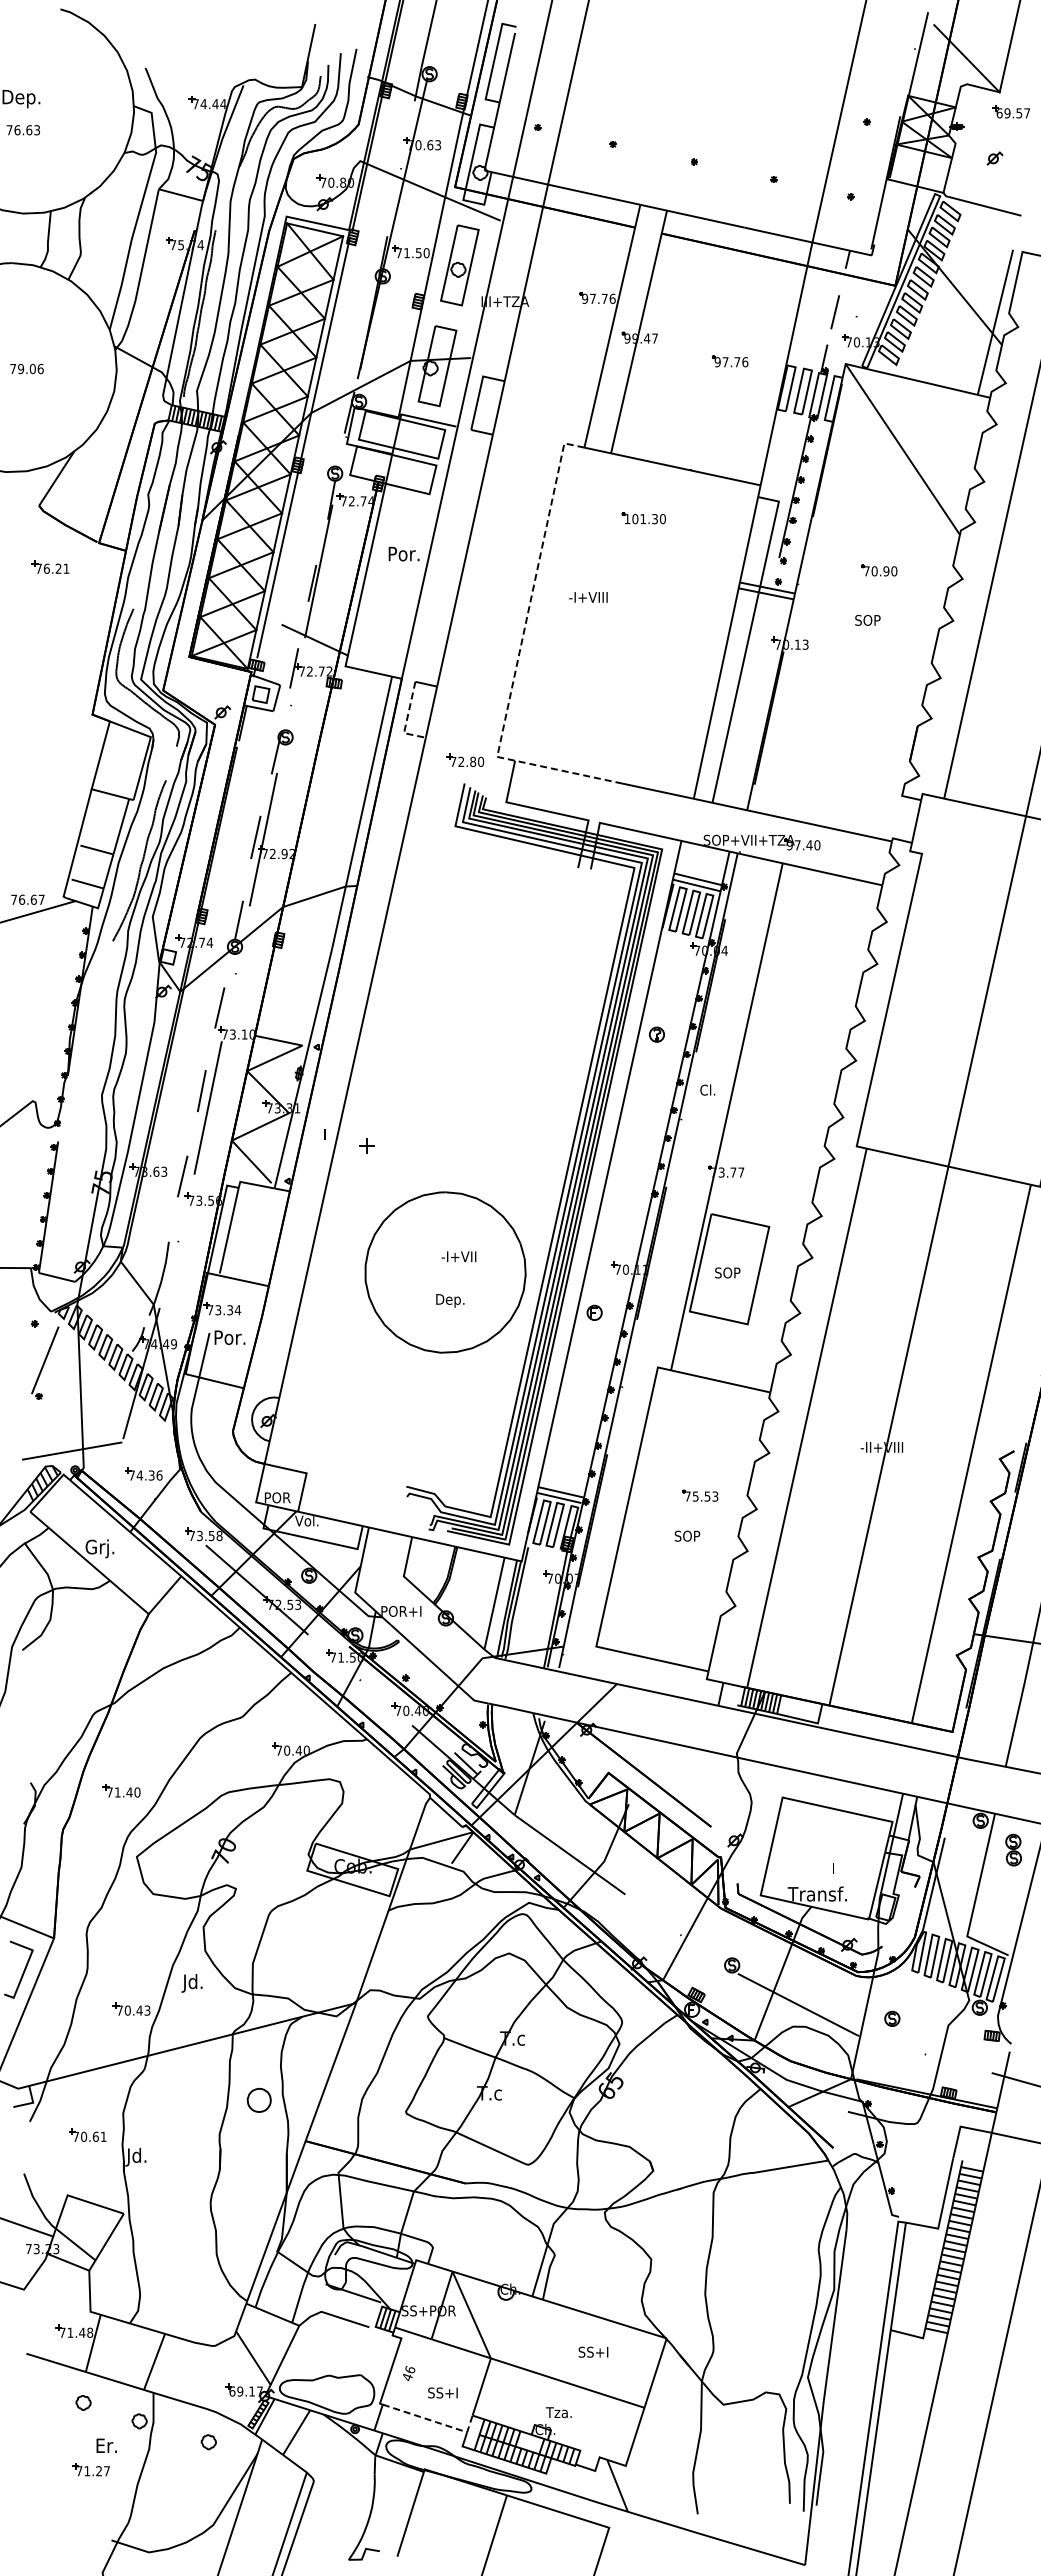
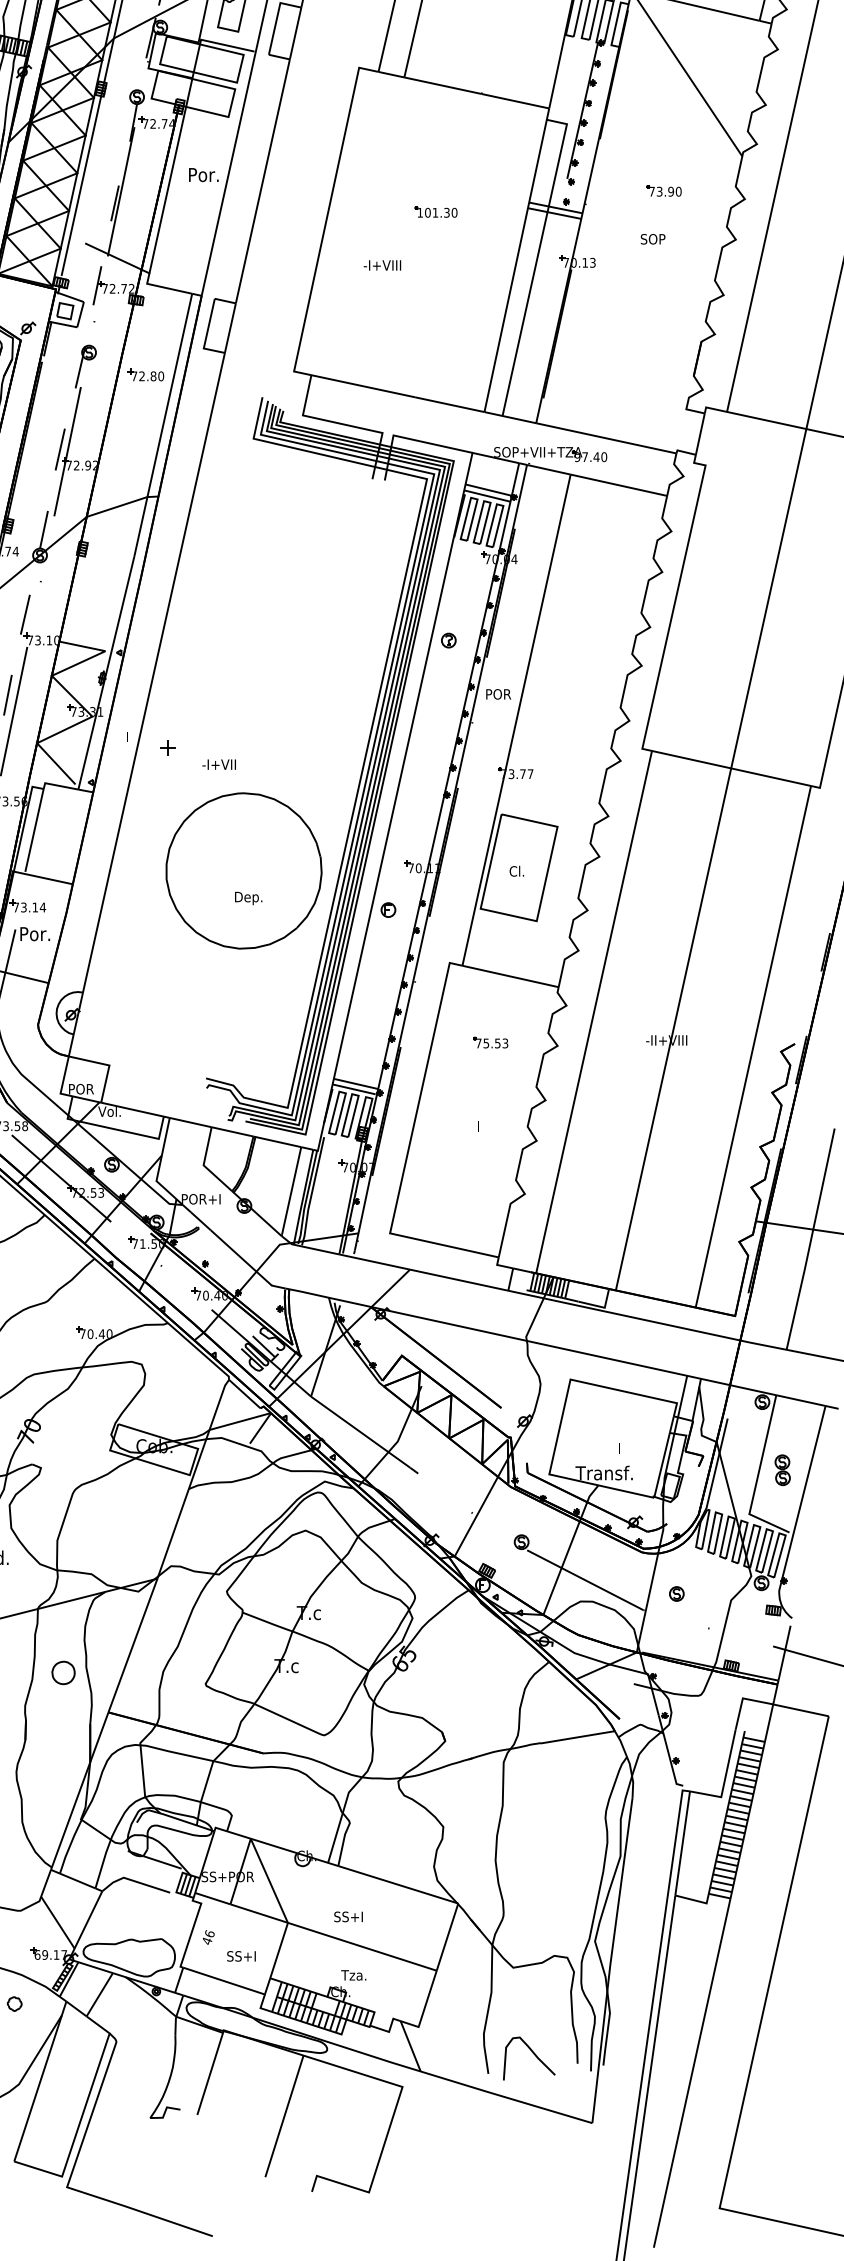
part: (643, 518) -> (435, 212), moved
text: (874, 571) -> (659, 191), 70.90 -> 73.90
text: (588, 597) -> (382, 265), moved
line: (519, 652) -> (315, 270), dashed -> solid
line: (407, 719) -> (207, 335), dashed -> solid
part: (465, 759) -> (146, 374), moved
text: (708, 1089) -> (498, 693), Cl. -> POR
text: (458, 1256) -> (218, 764), moved
text: (727, 1272) -> (517, 870), SOP -> Cl.
text: (230, 1310) -> (35, 907), 73.34 -> 73.14
part: (700, 1495) -> (490, 1042), moved
text: (687, 1535) -> (478, 1125), SOP -> I
part: (1013, 1849) -> (782, 1469), moved
text: (593, 2351) -> (348, 1916), moved
line: (433, 2421) -> (232, 1984), dashed -> solid
curve: (744, 2494) -> (533, 2054), added

